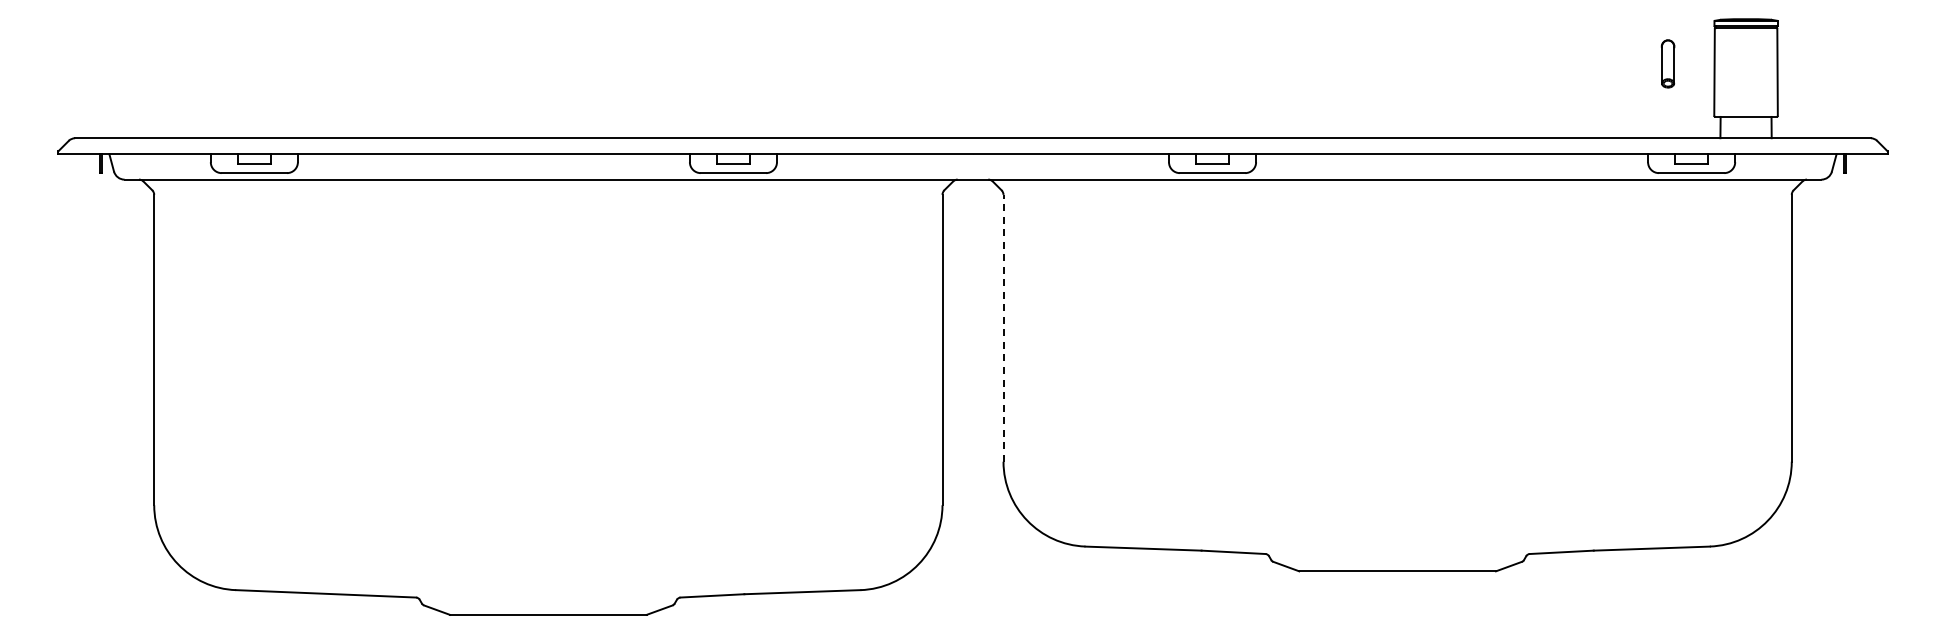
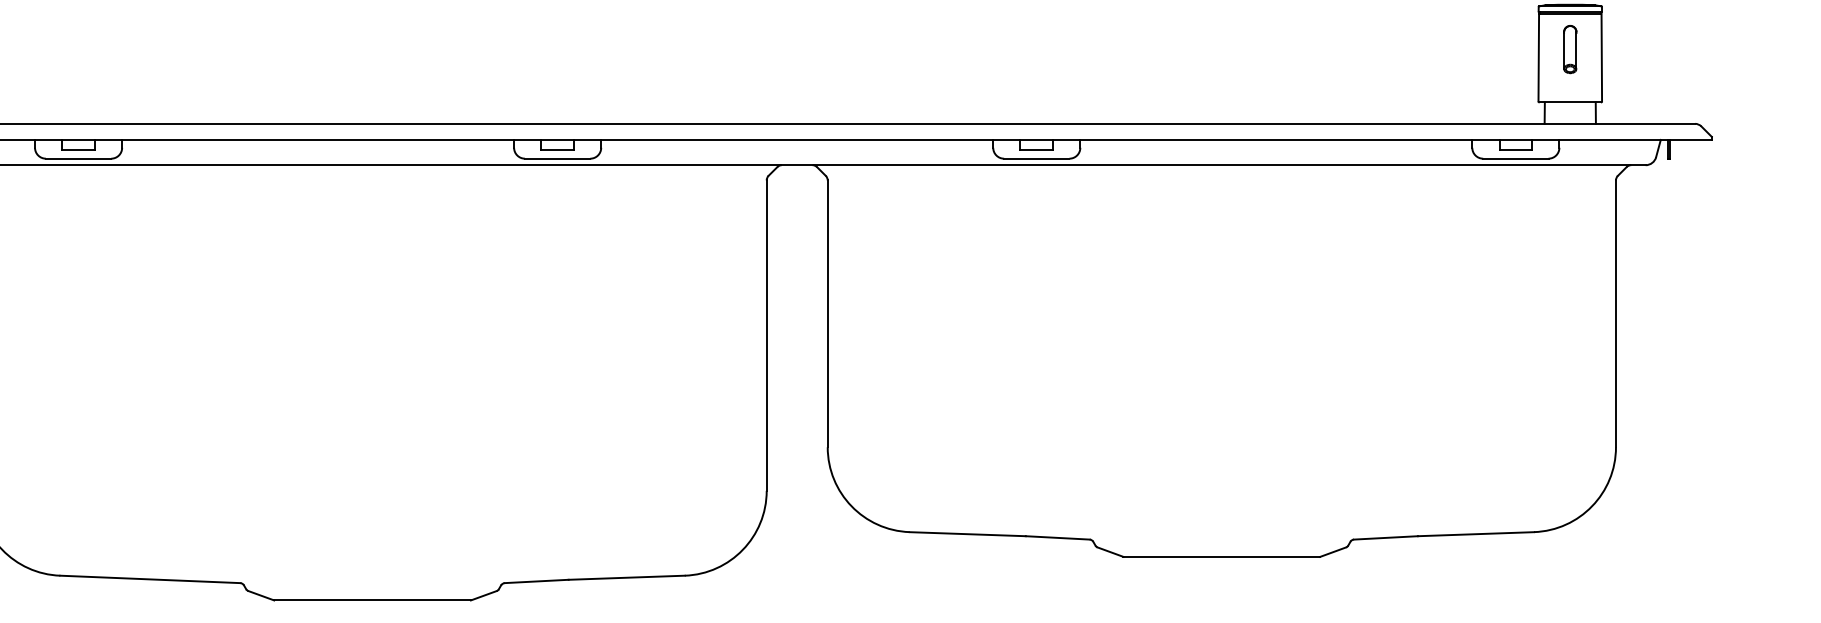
part: (1667, 63) -> (1569, 49), moved
line: (1003, 327) -> (827, 313), dashed -> solid

